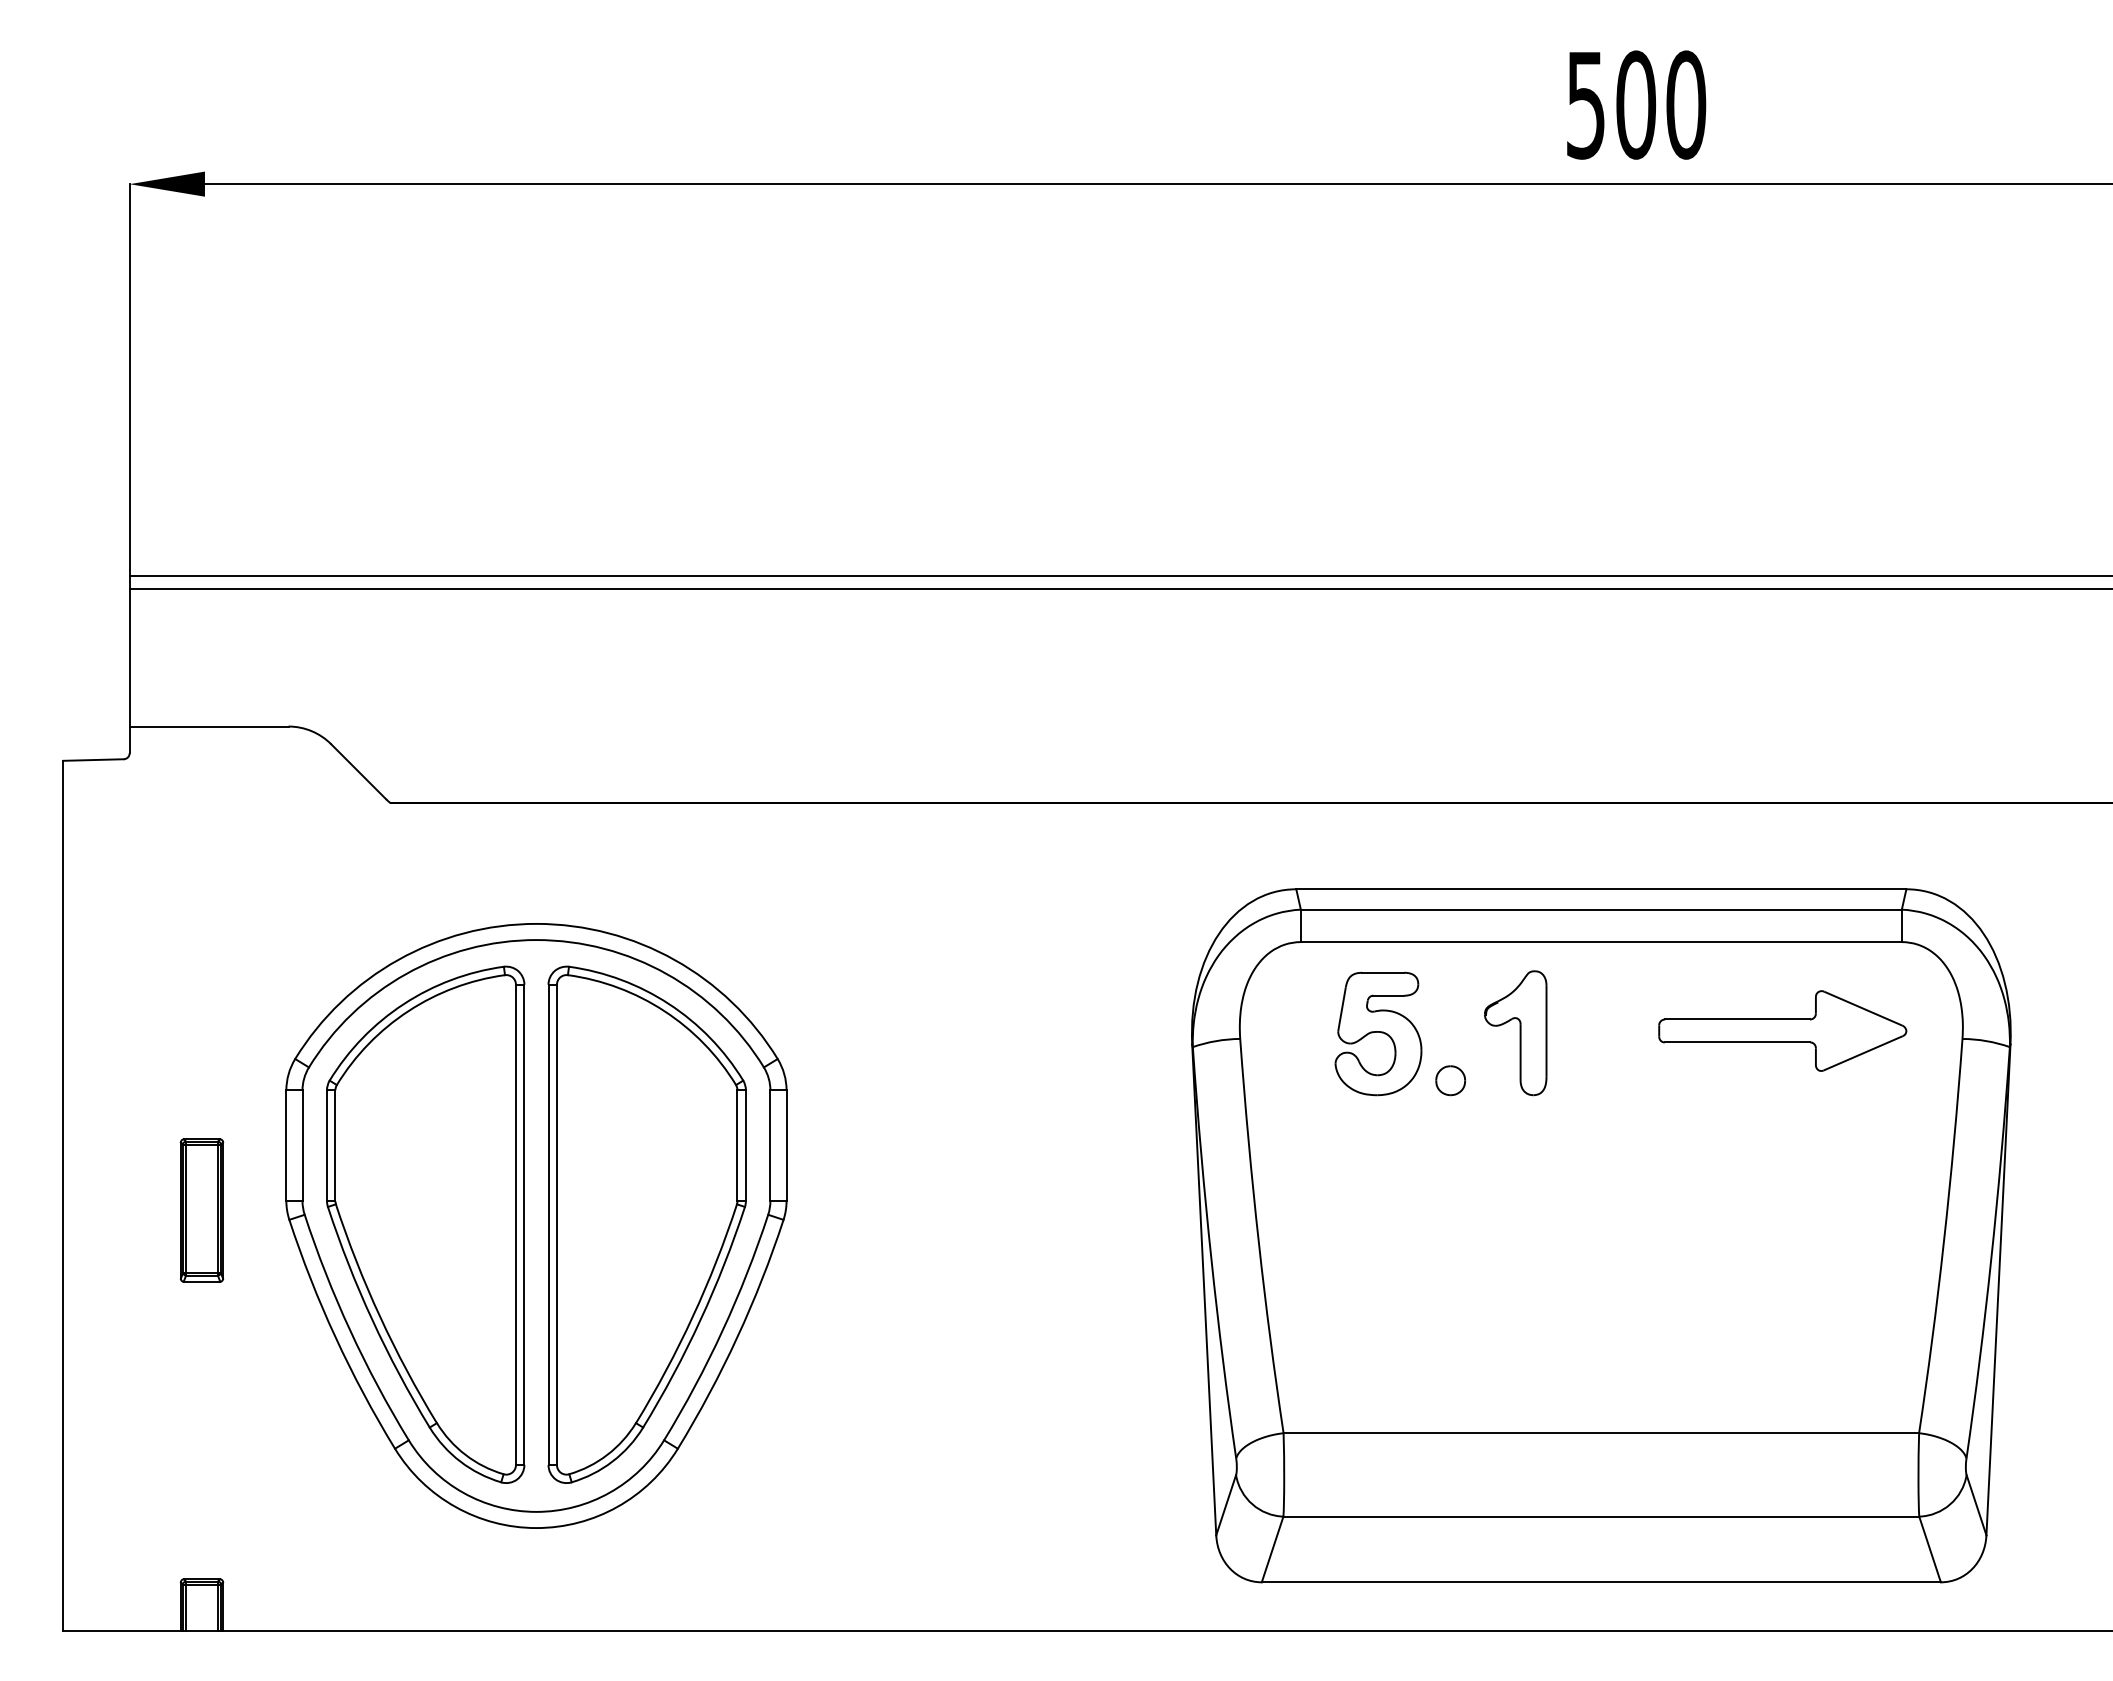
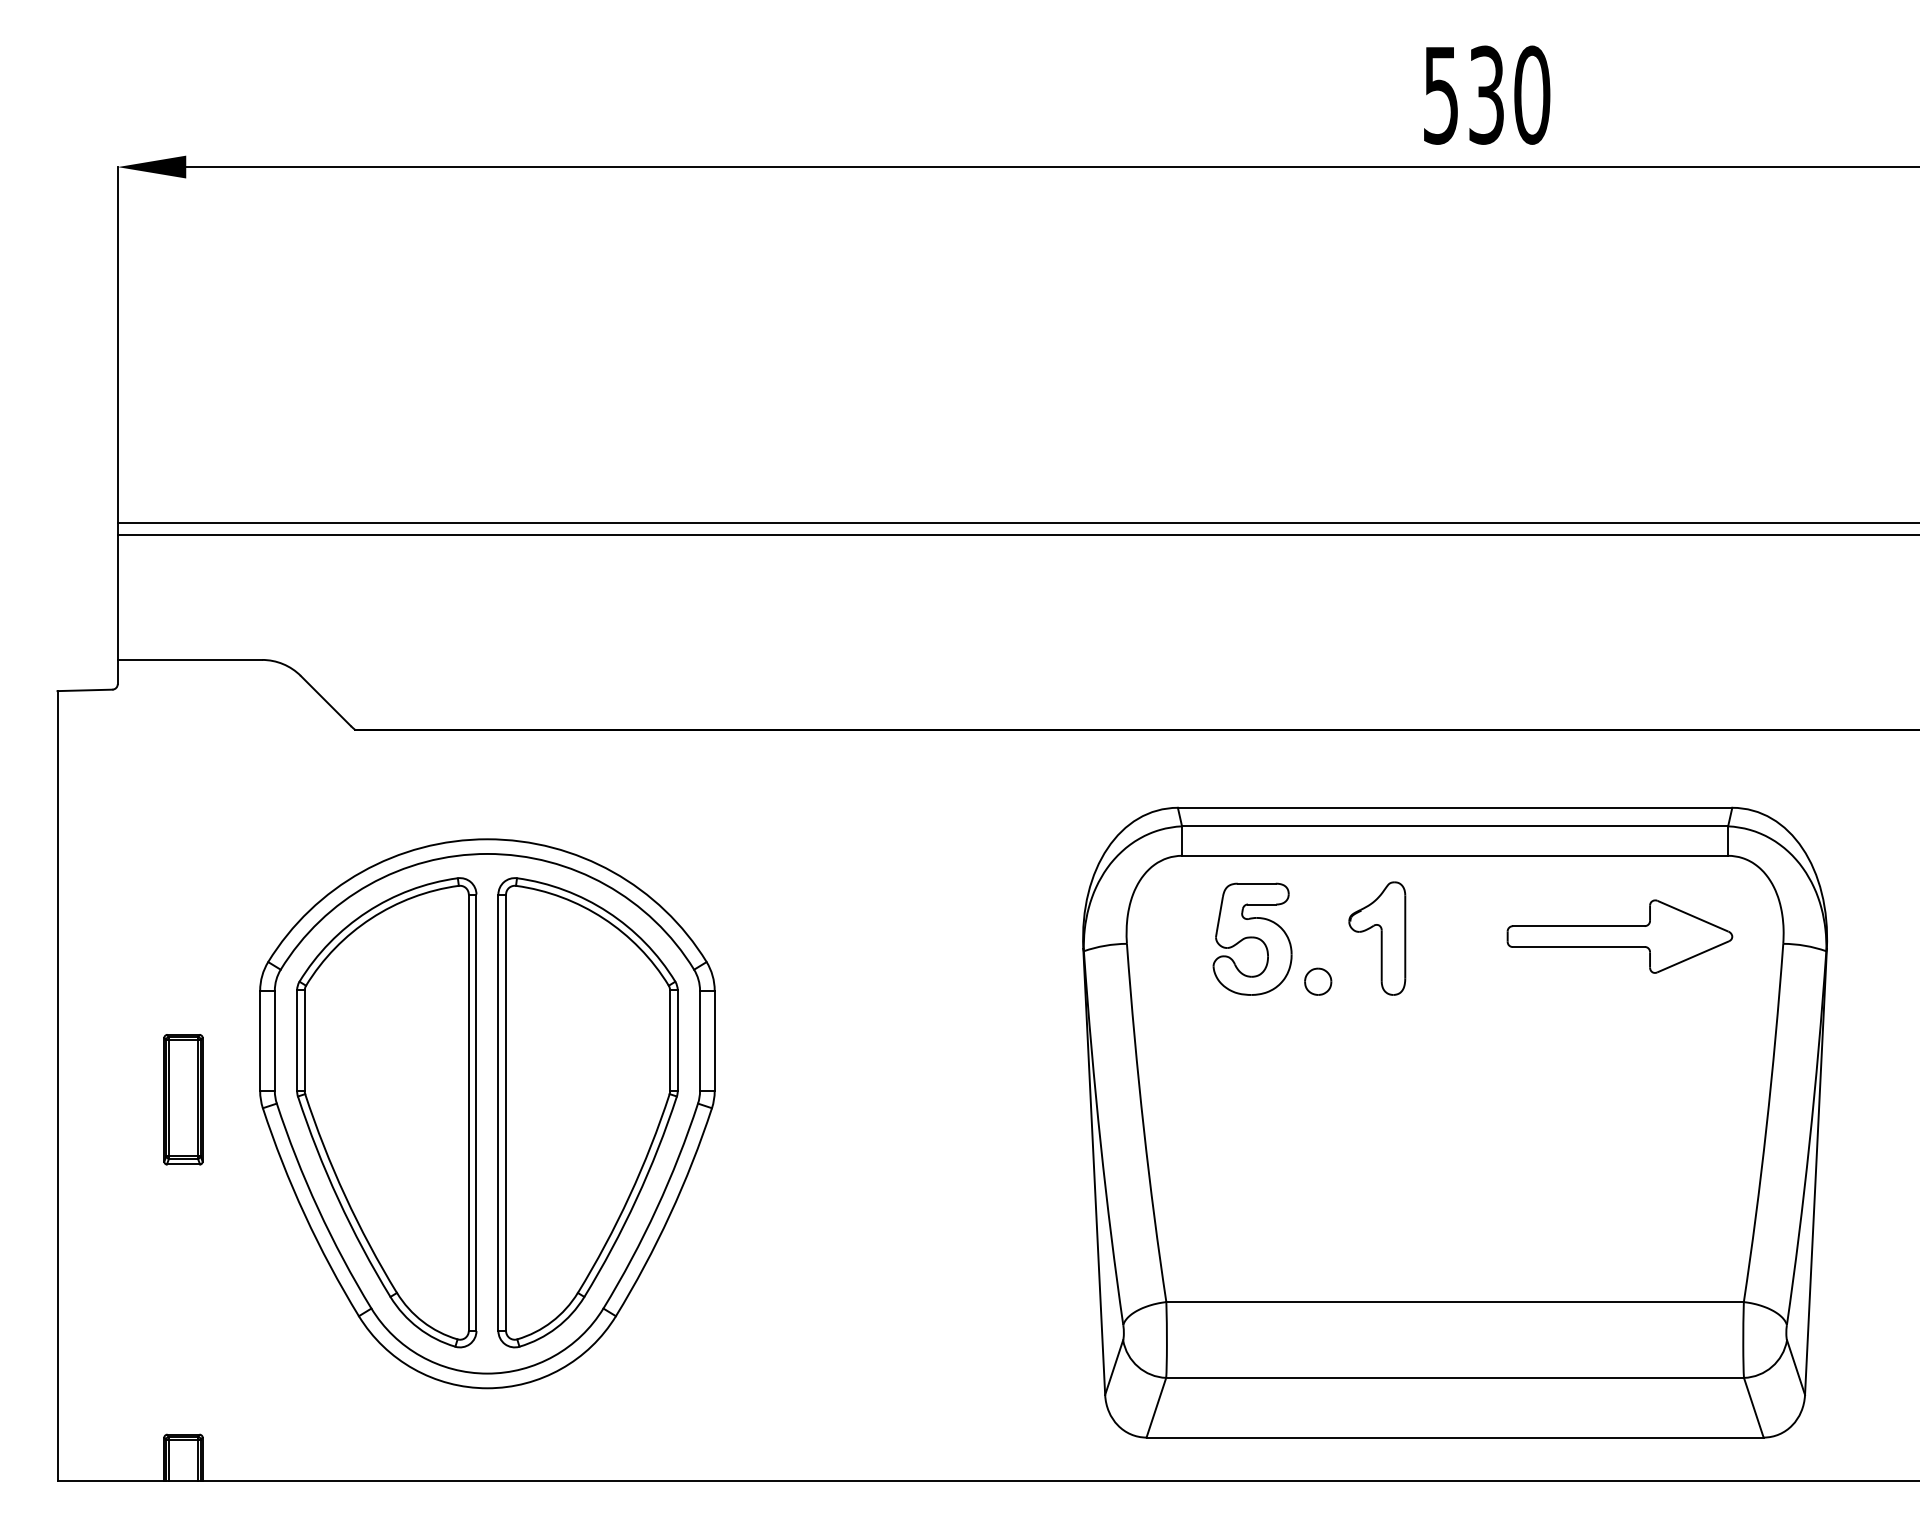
text: (1636, 104) -> (1487, 94), 500 -> 530

